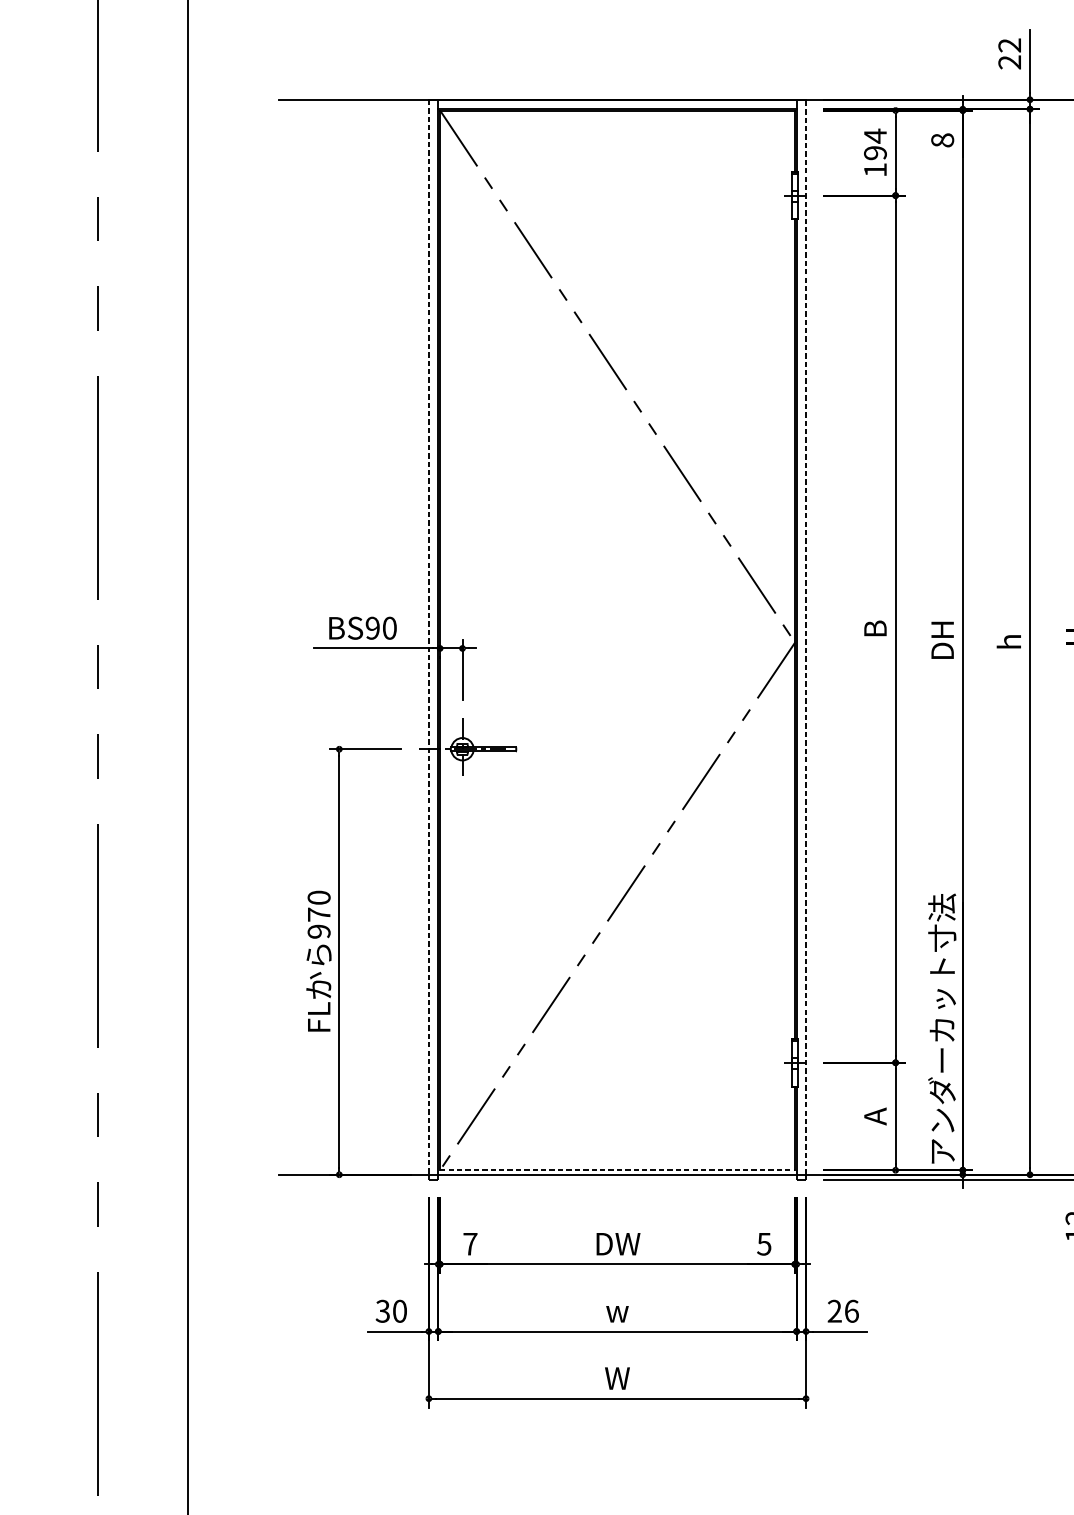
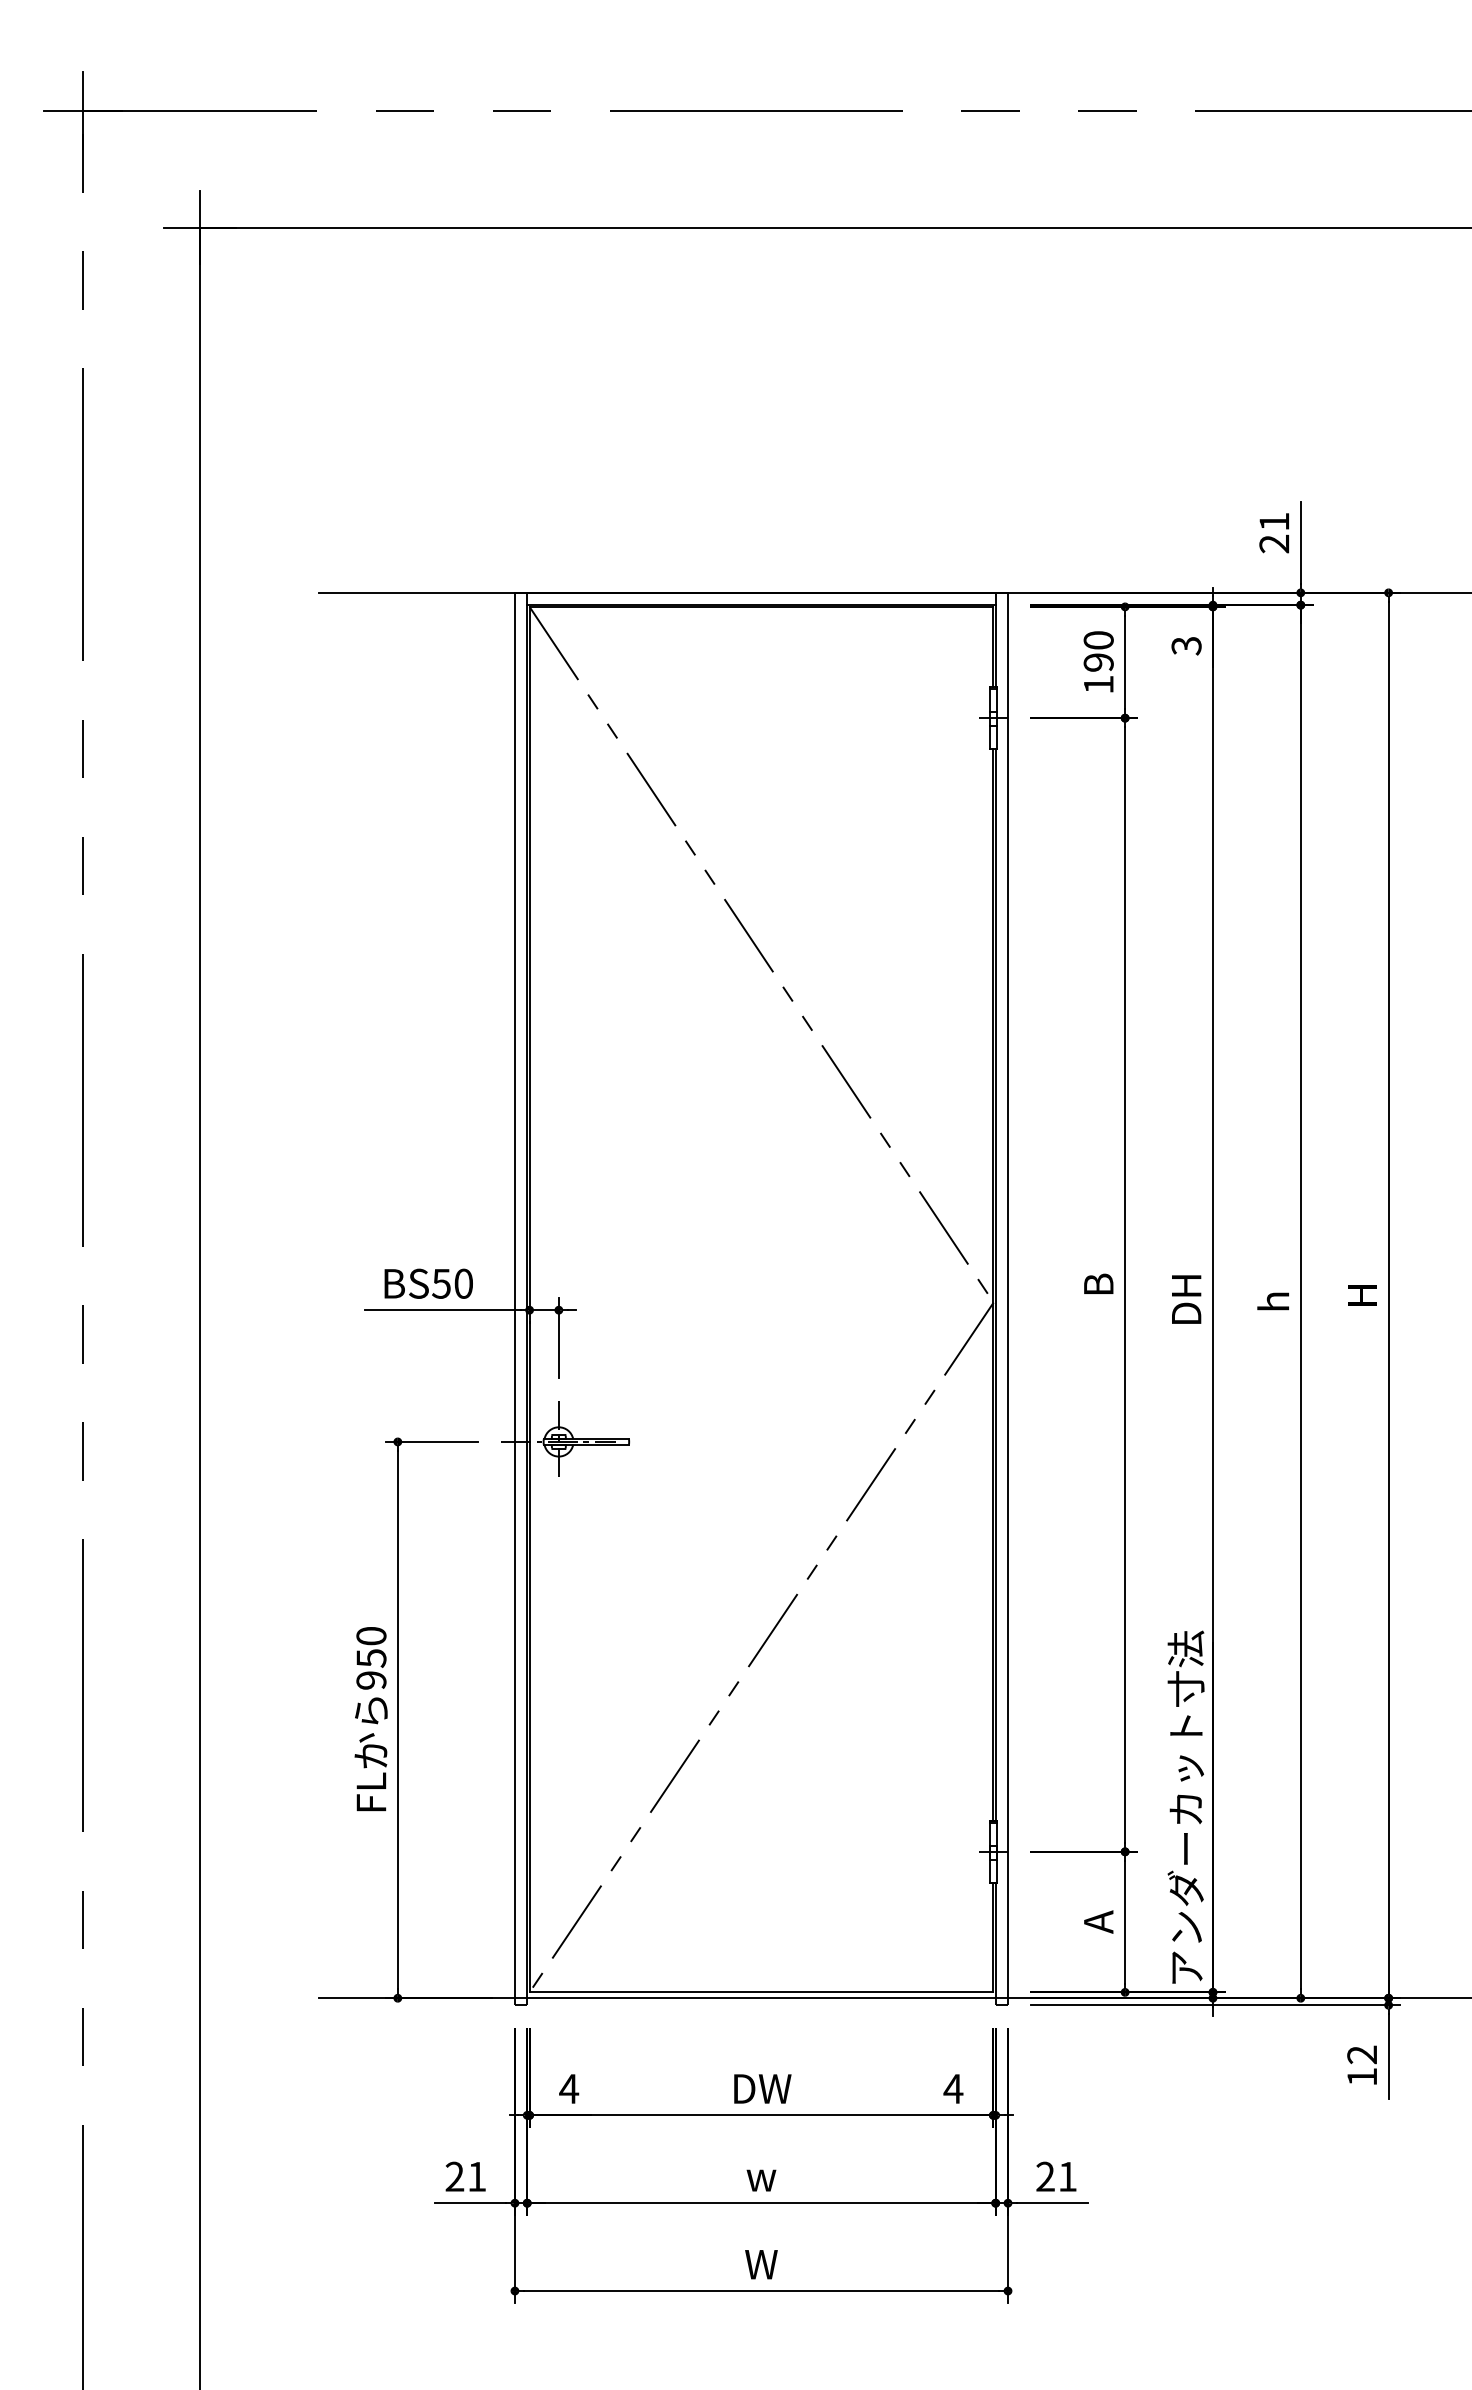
text: (1009, 45) -> (1274, 521), 22 -> 21
text: (875, 136) -> (1098, 640), 194 -> 190
text: (942, 140) -> (1186, 645), 8 -> 3
text: (372, 628) -> (441, 1283), BS90 -> BS50
line: (428, 637) -> (514, 1295), dashed -> solid
line: (806, 637) -> (1008, 1295), dashed -> solid
text: (319, 914) -> (371, 1658), 970 -> 950
line: (617, 1170) -> (761, 1992), dashed -> solid
text: (470, 1243) -> (569, 2088), 7 -> 4
text: (764, 1244) -> (953, 2089), 5 -> 4
text: (391, 1311) -> (465, 2176), 30 -> 21
text: (852, 1311) -> (1068, 2176), 26 -> 21

